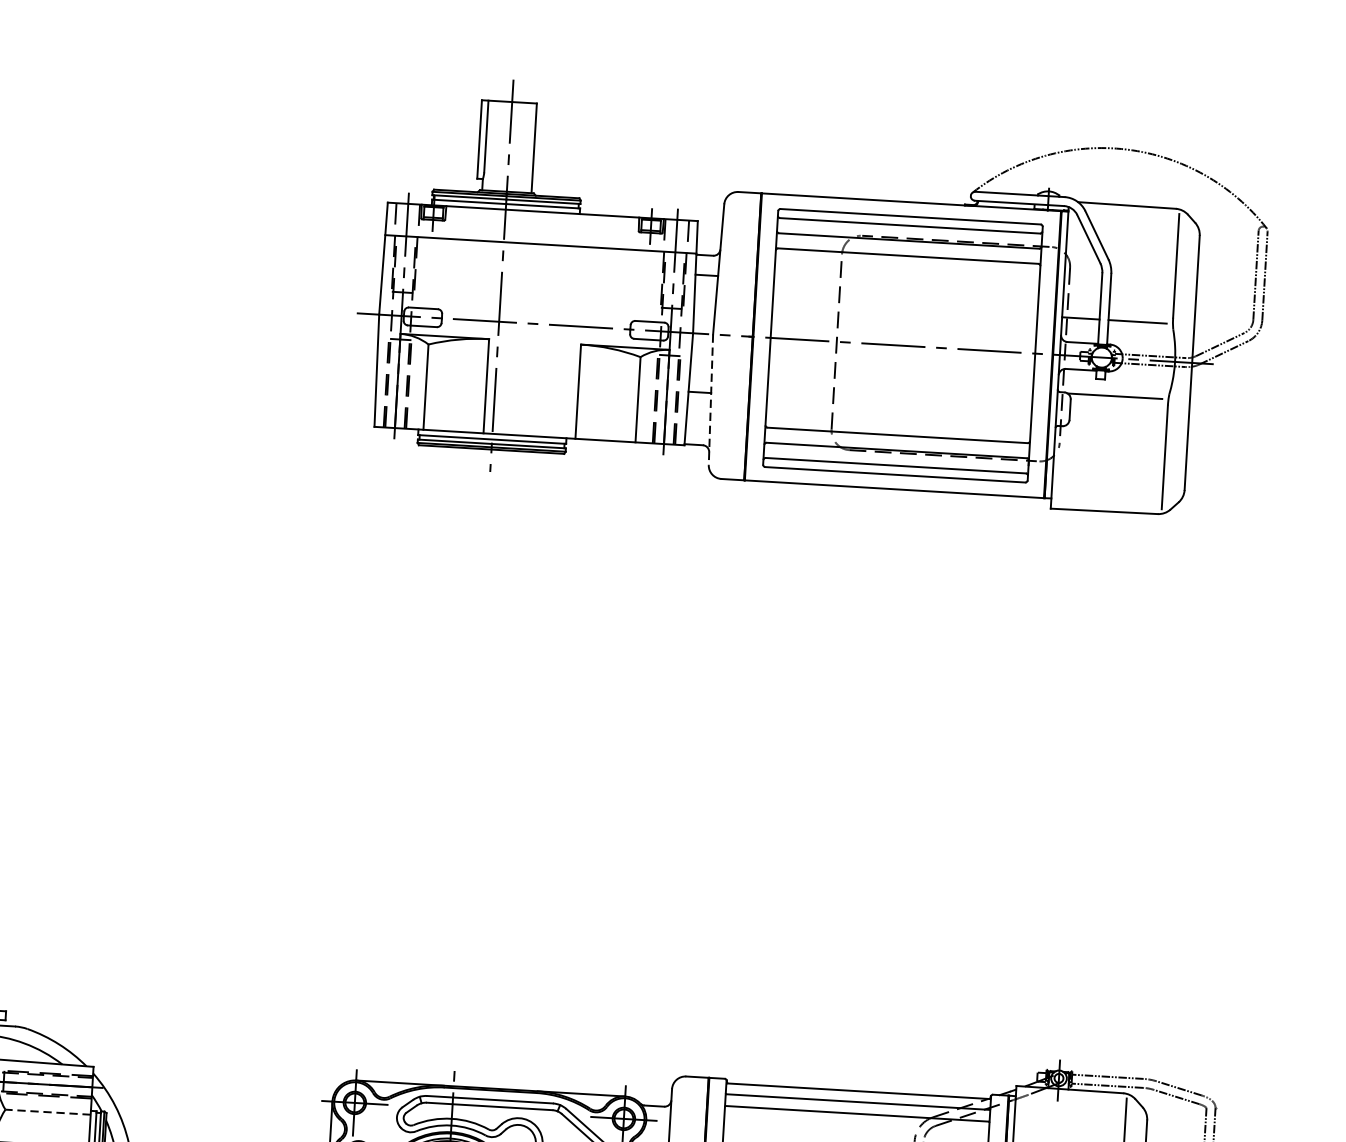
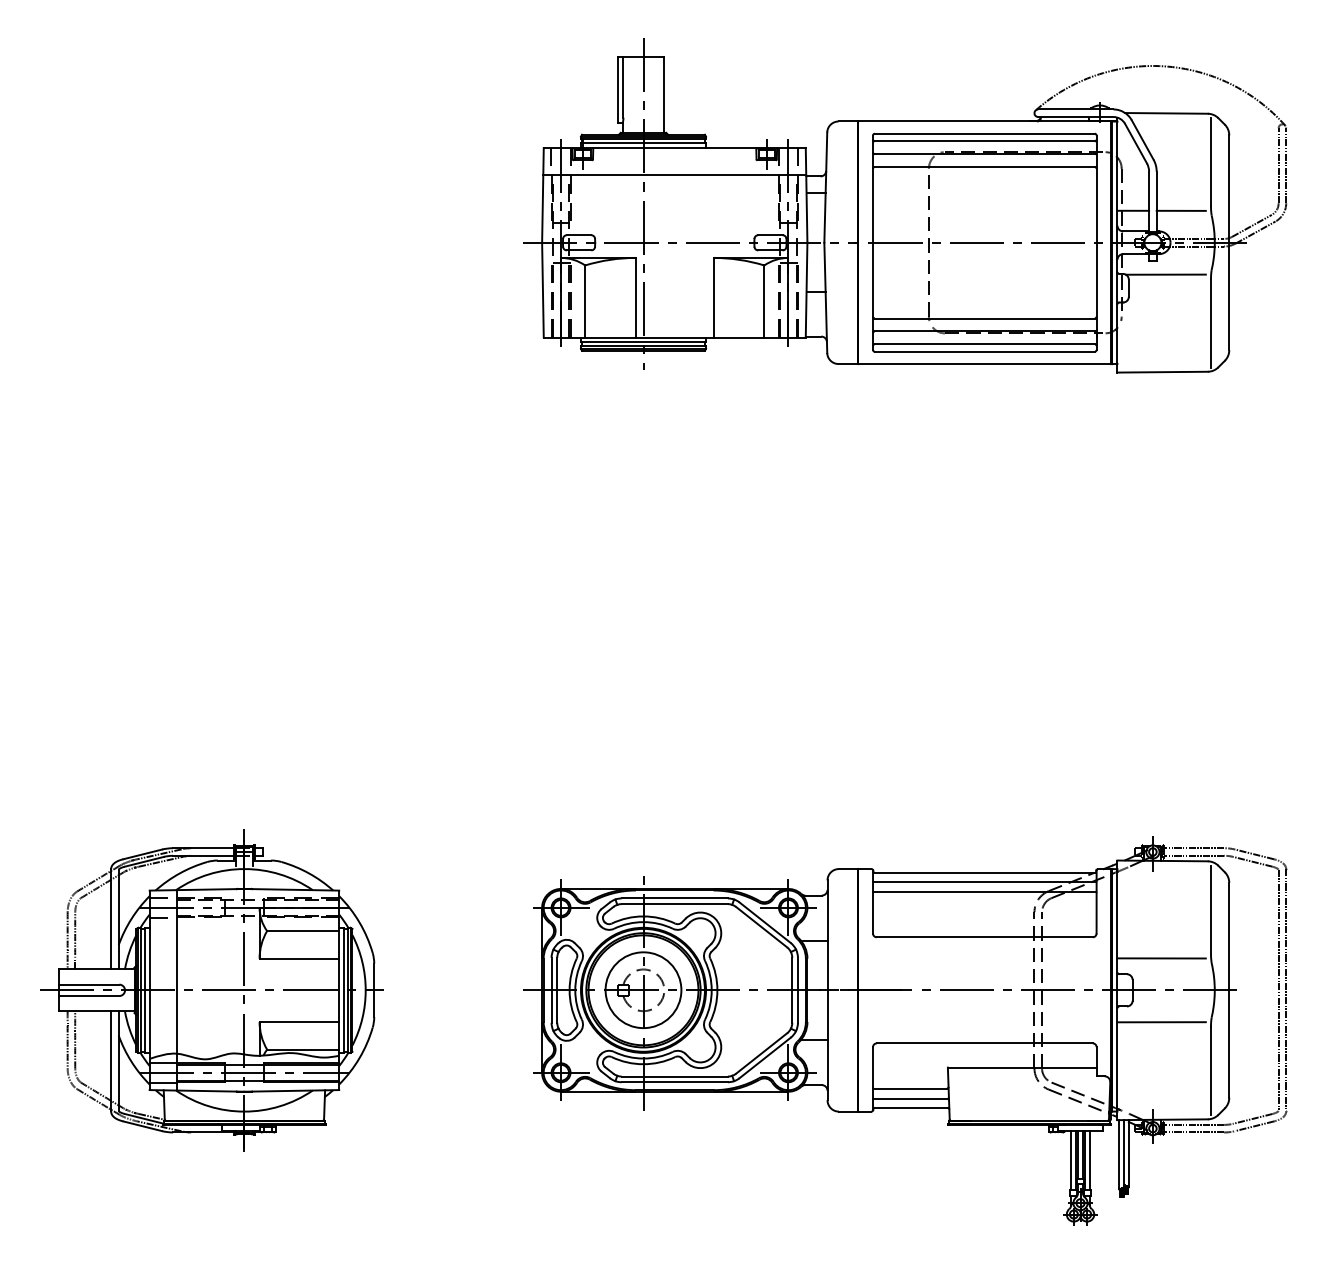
line: (710, 400) -> (825, 298), dashed -> solid
line: (47, 1112) -> (302, 931), dashed -> solid

